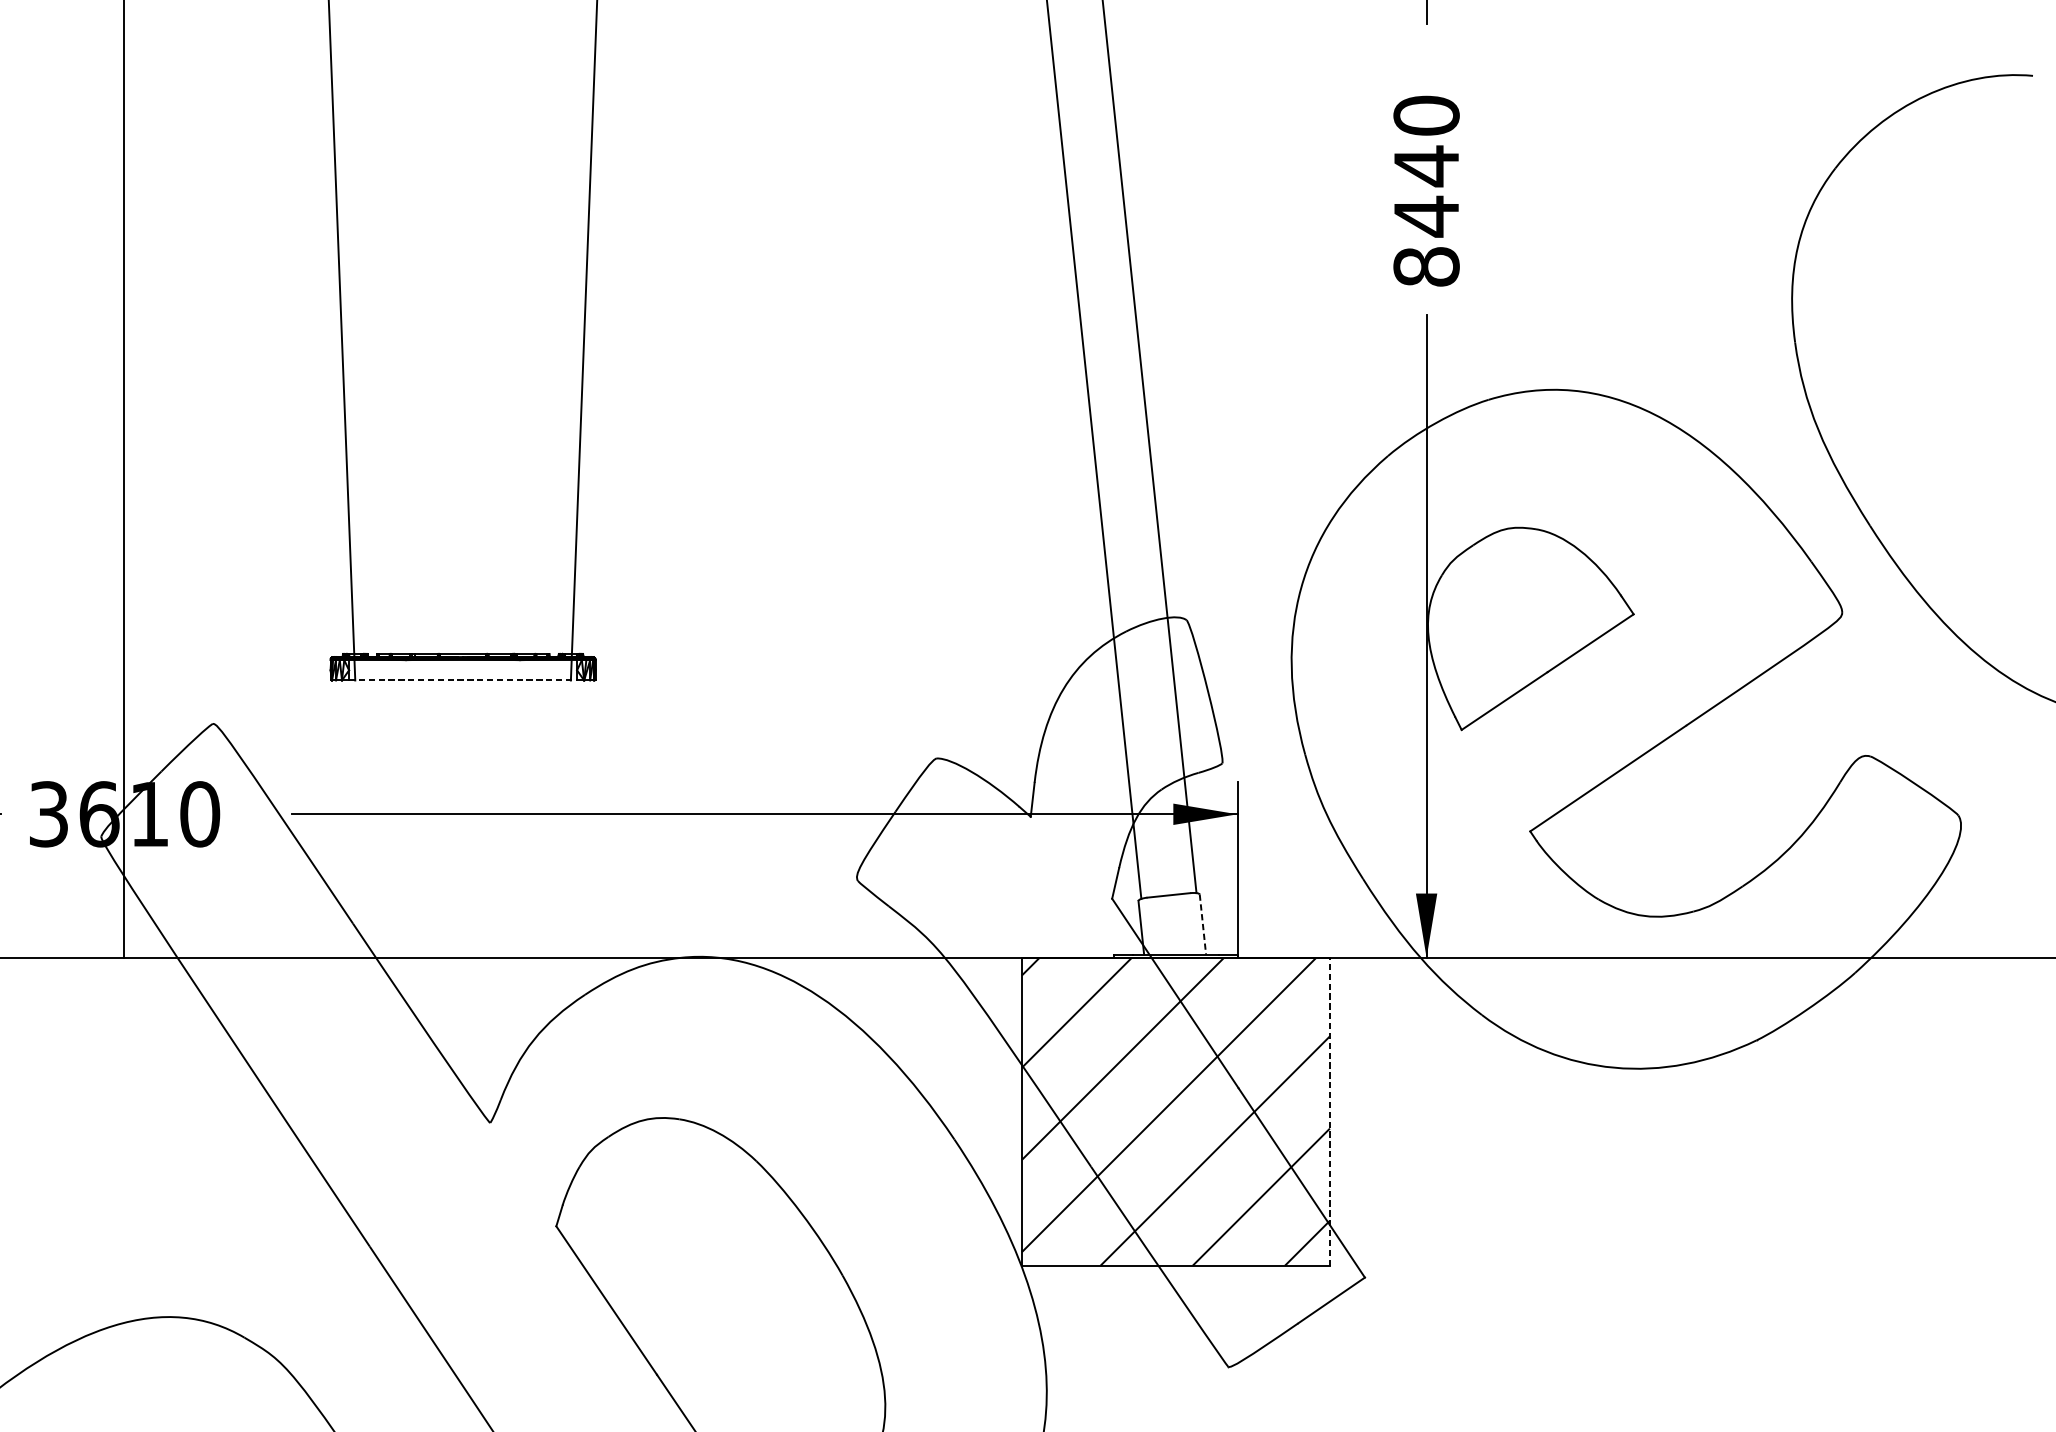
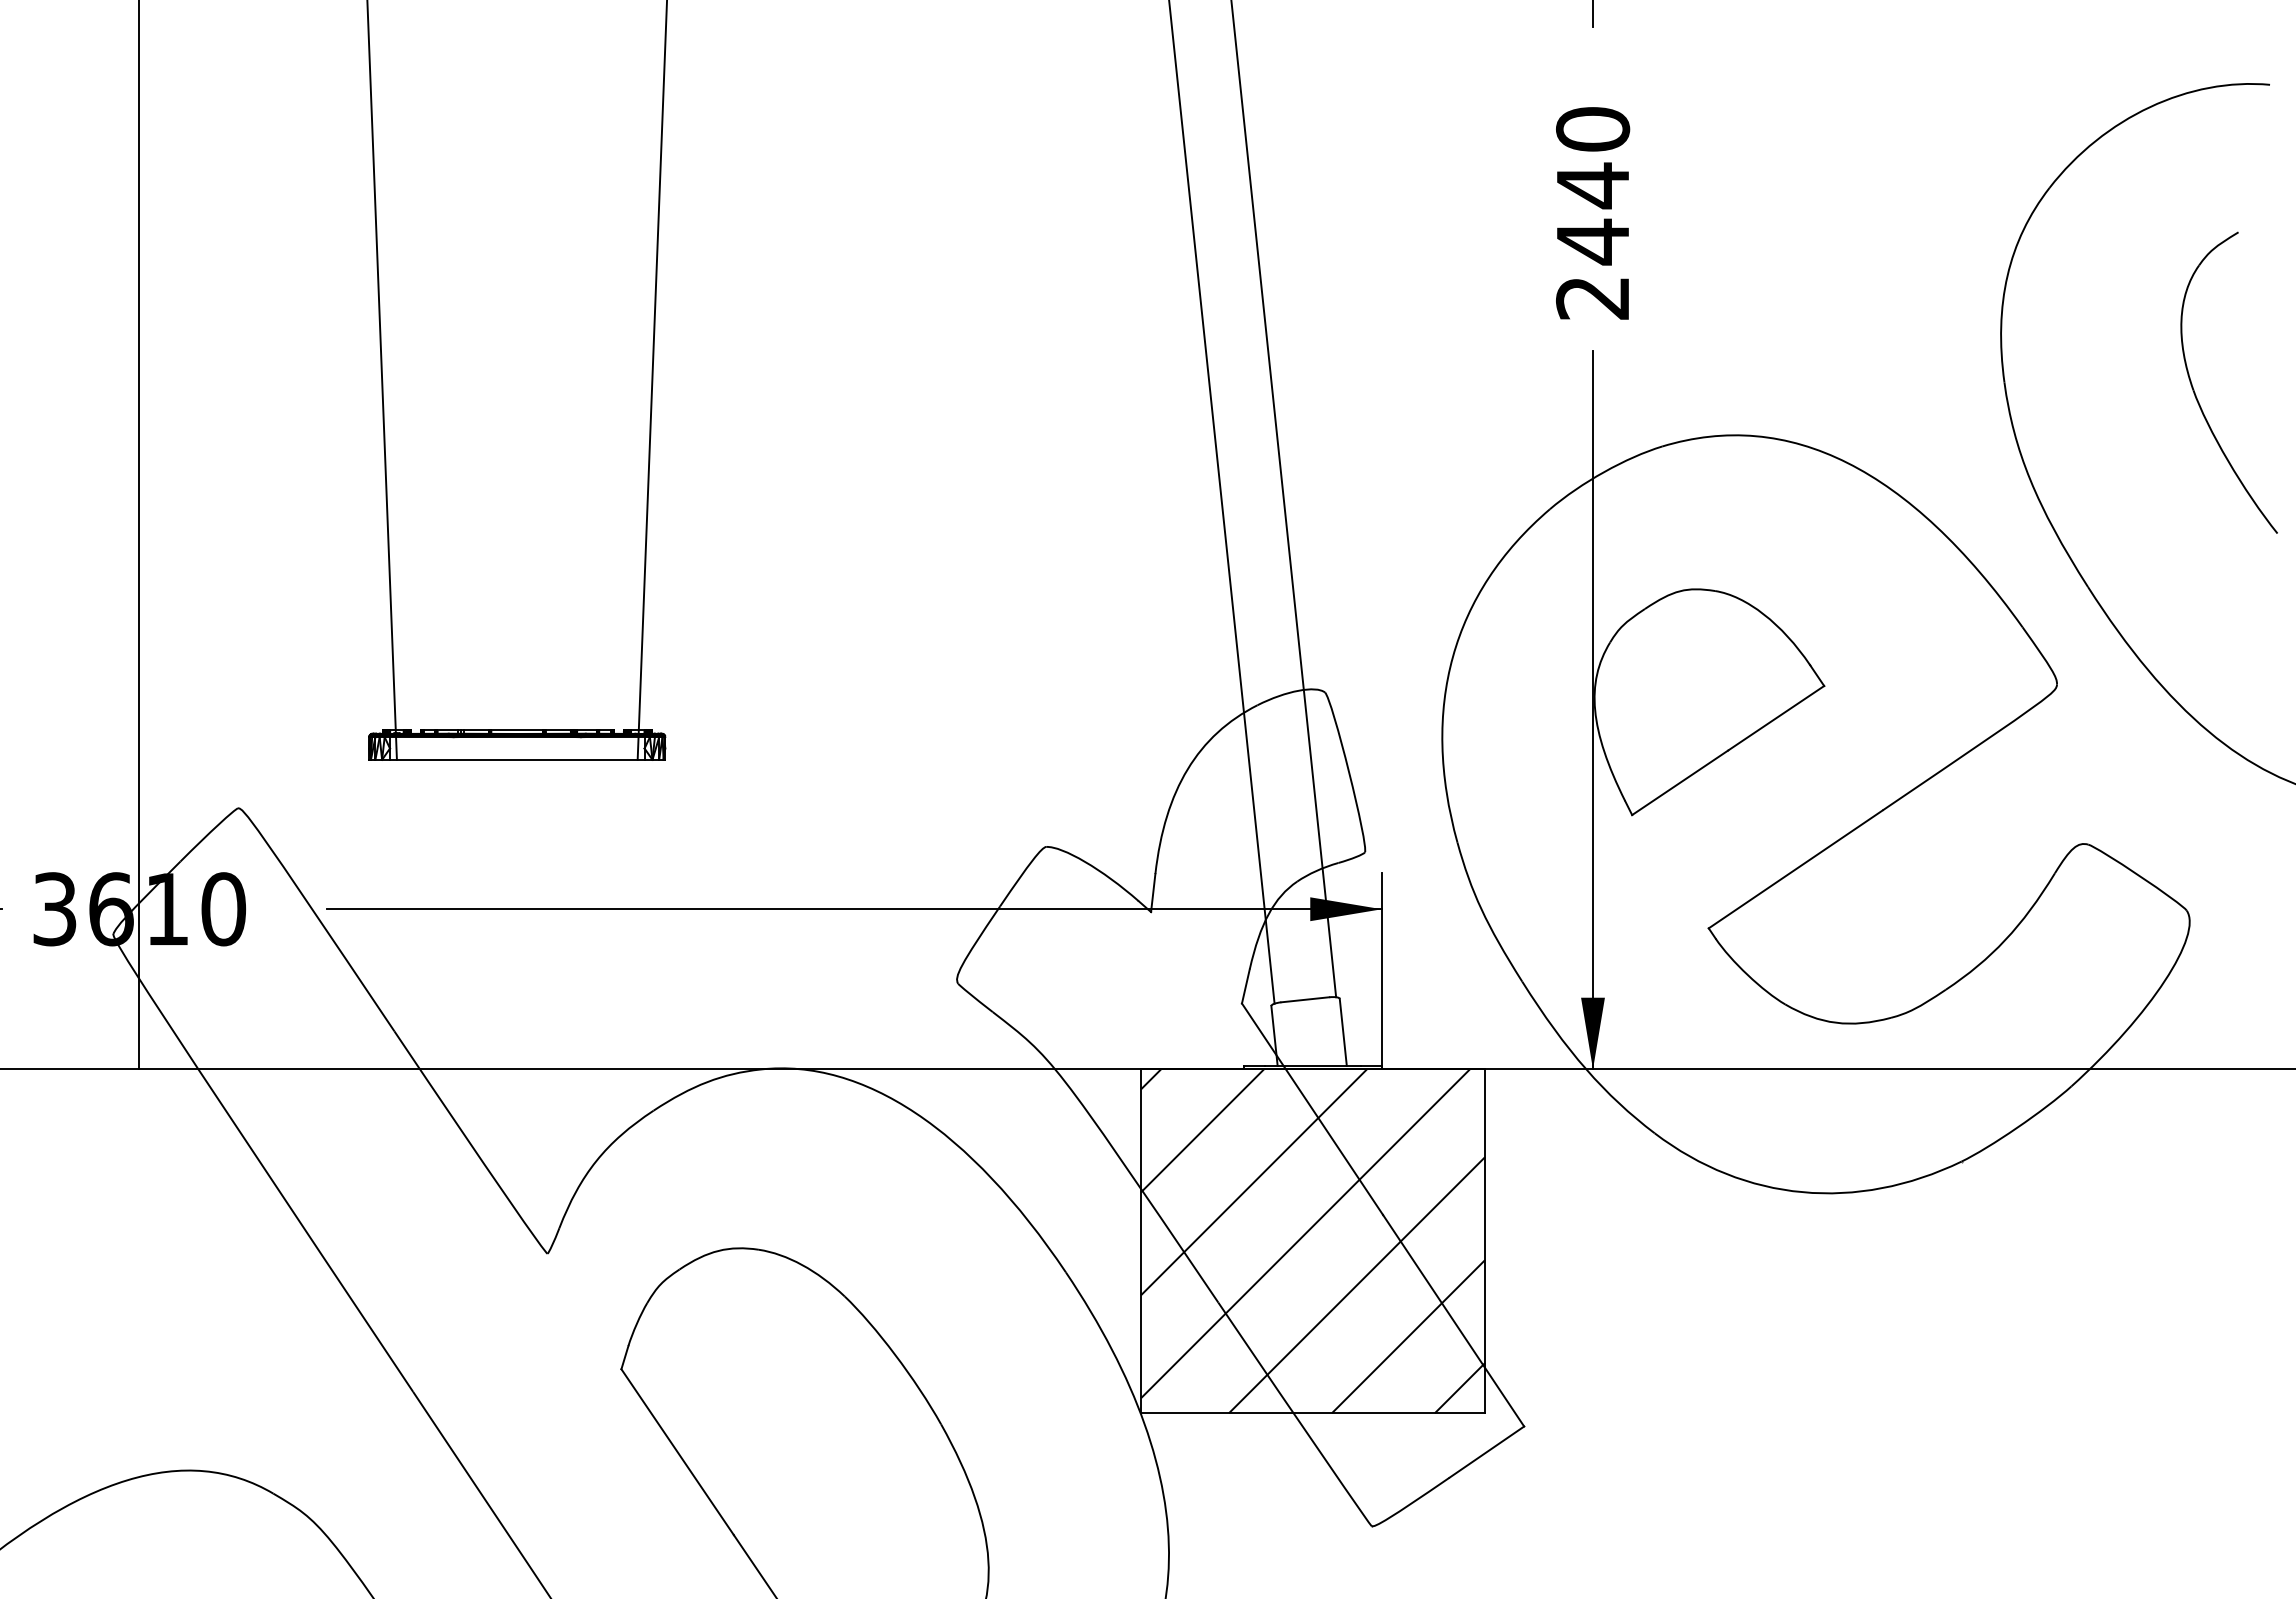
text: (1427, 267) -> (1593, 298), 8440 -> 2440
part: (1968, 355) -> (2197, 397), added
line: (463, 680) -> (517, 759), dashed -> solid
line: (1203, 924) -> (1343, 1032), dashed -> solid
line: (1330, 1111) -> (1485, 1241), dashed -> solid

